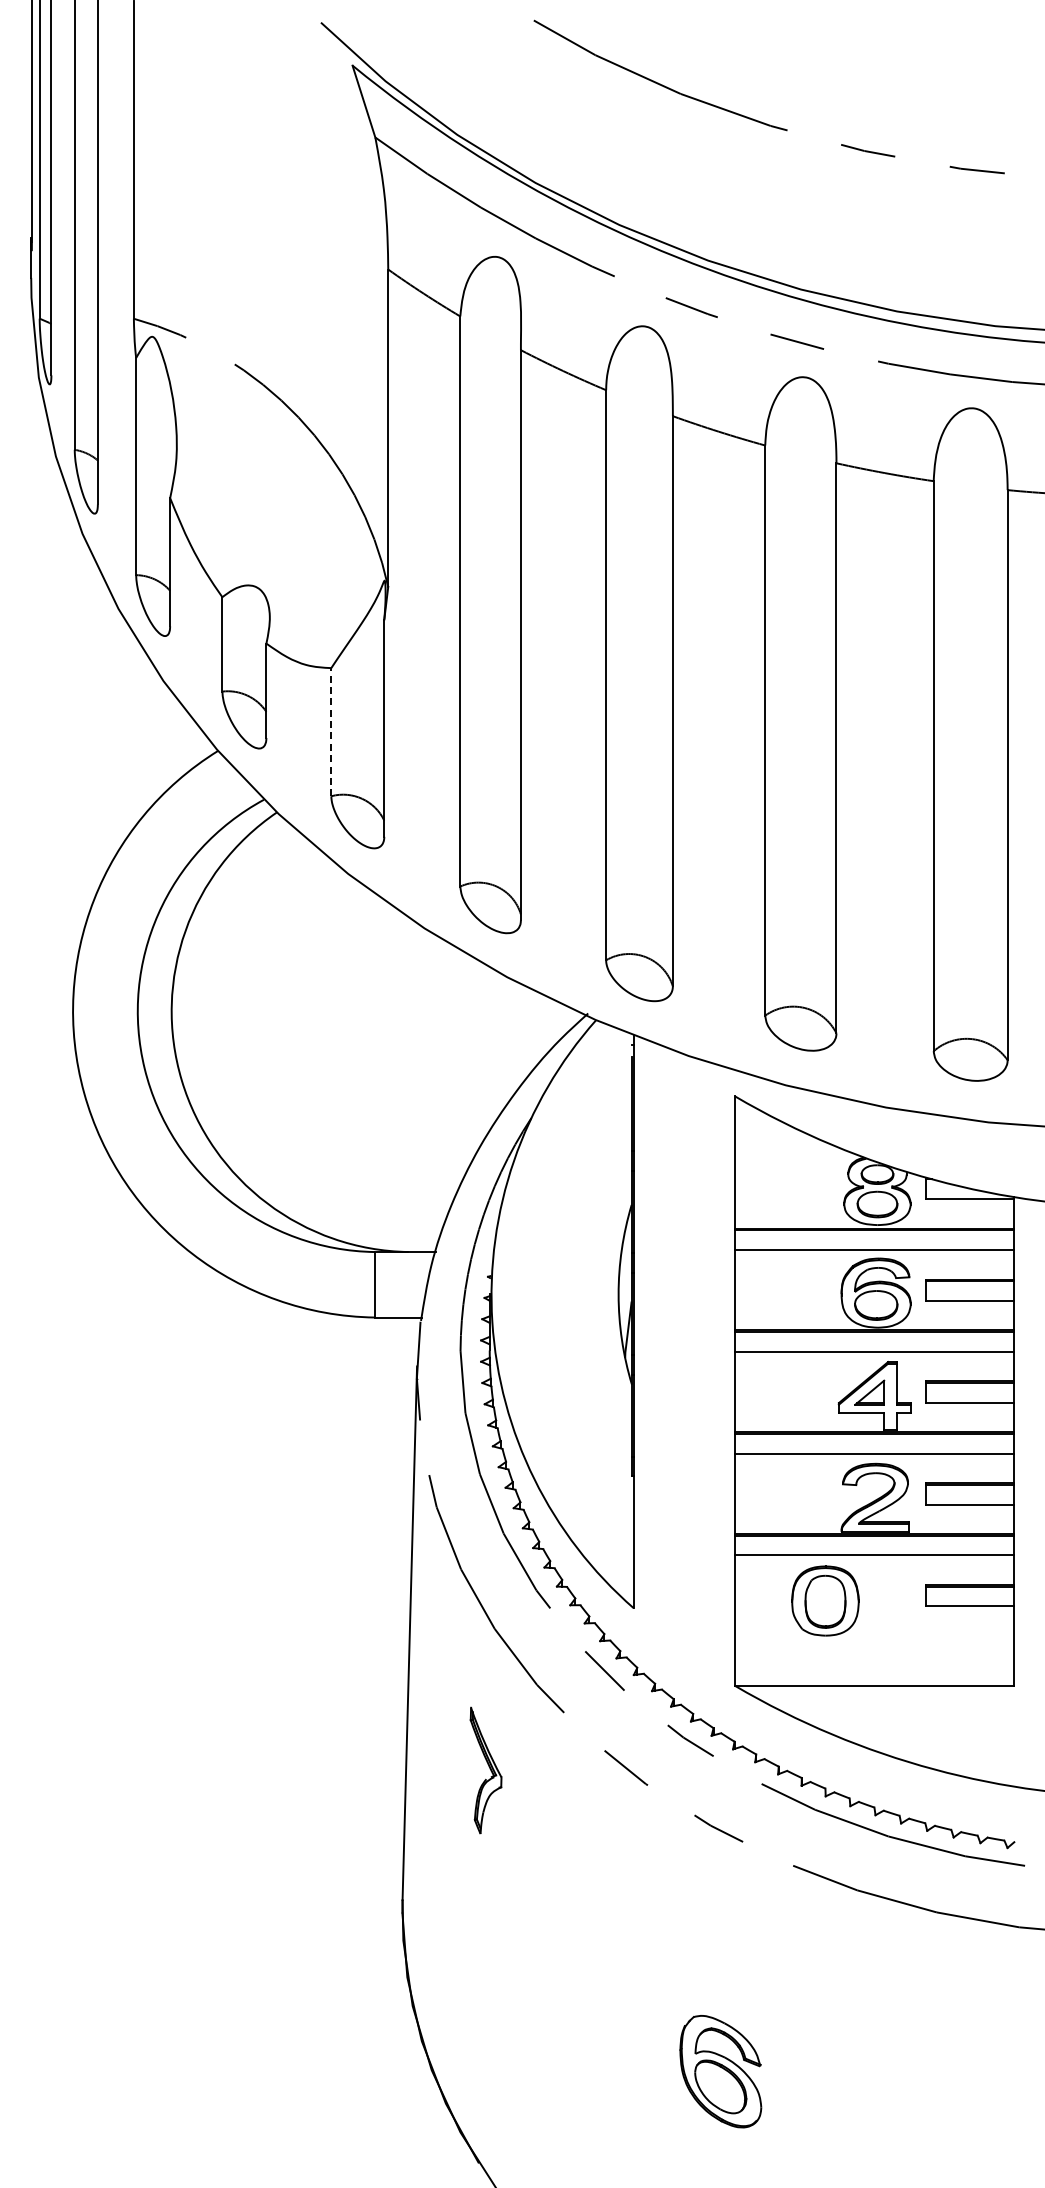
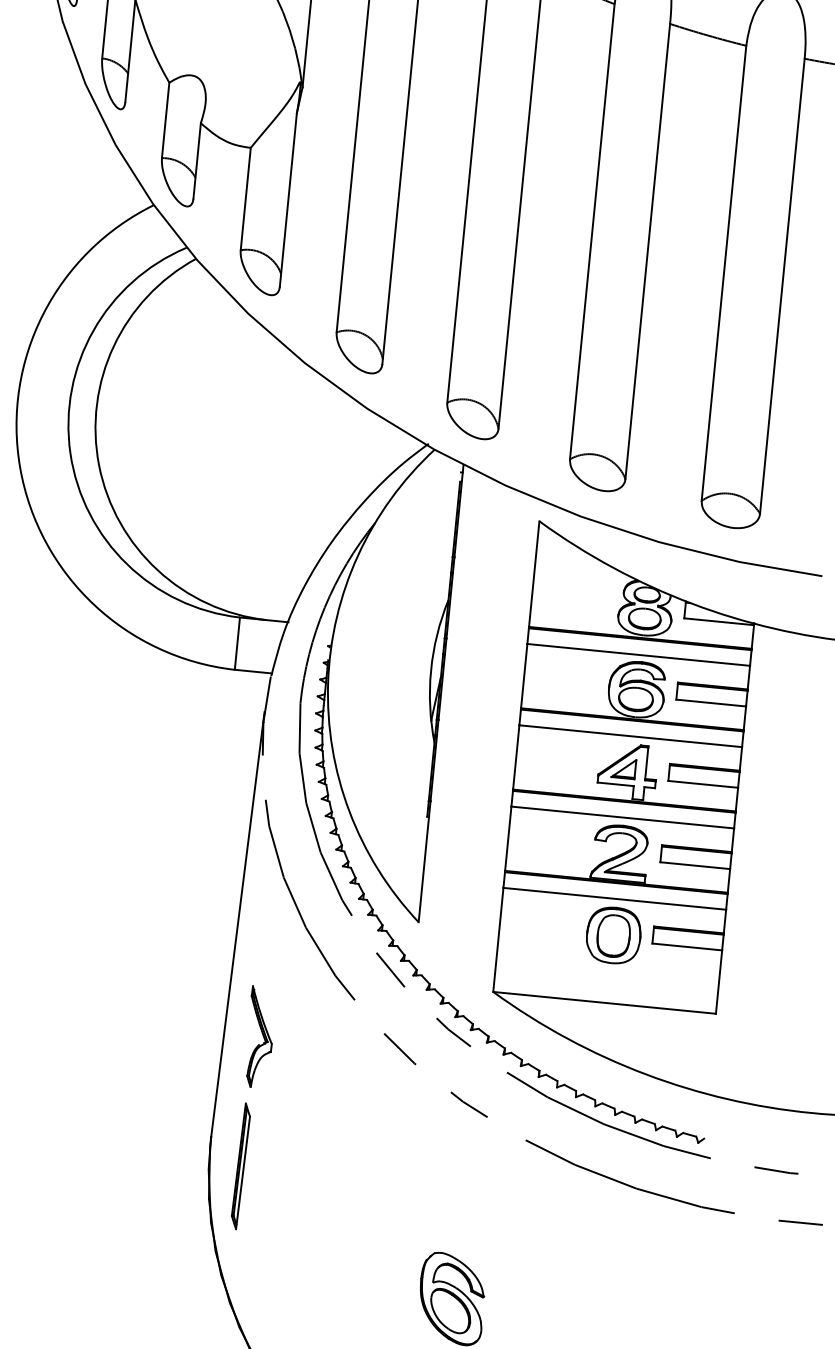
line: (331, 731) -> (245, 198), dashed -> solid
part: (825, 1600) -> (613, 935), moved
part: (485, 1770) -> (259, 1037), moved
part: (442, 1932) -> (240, 1166), added

